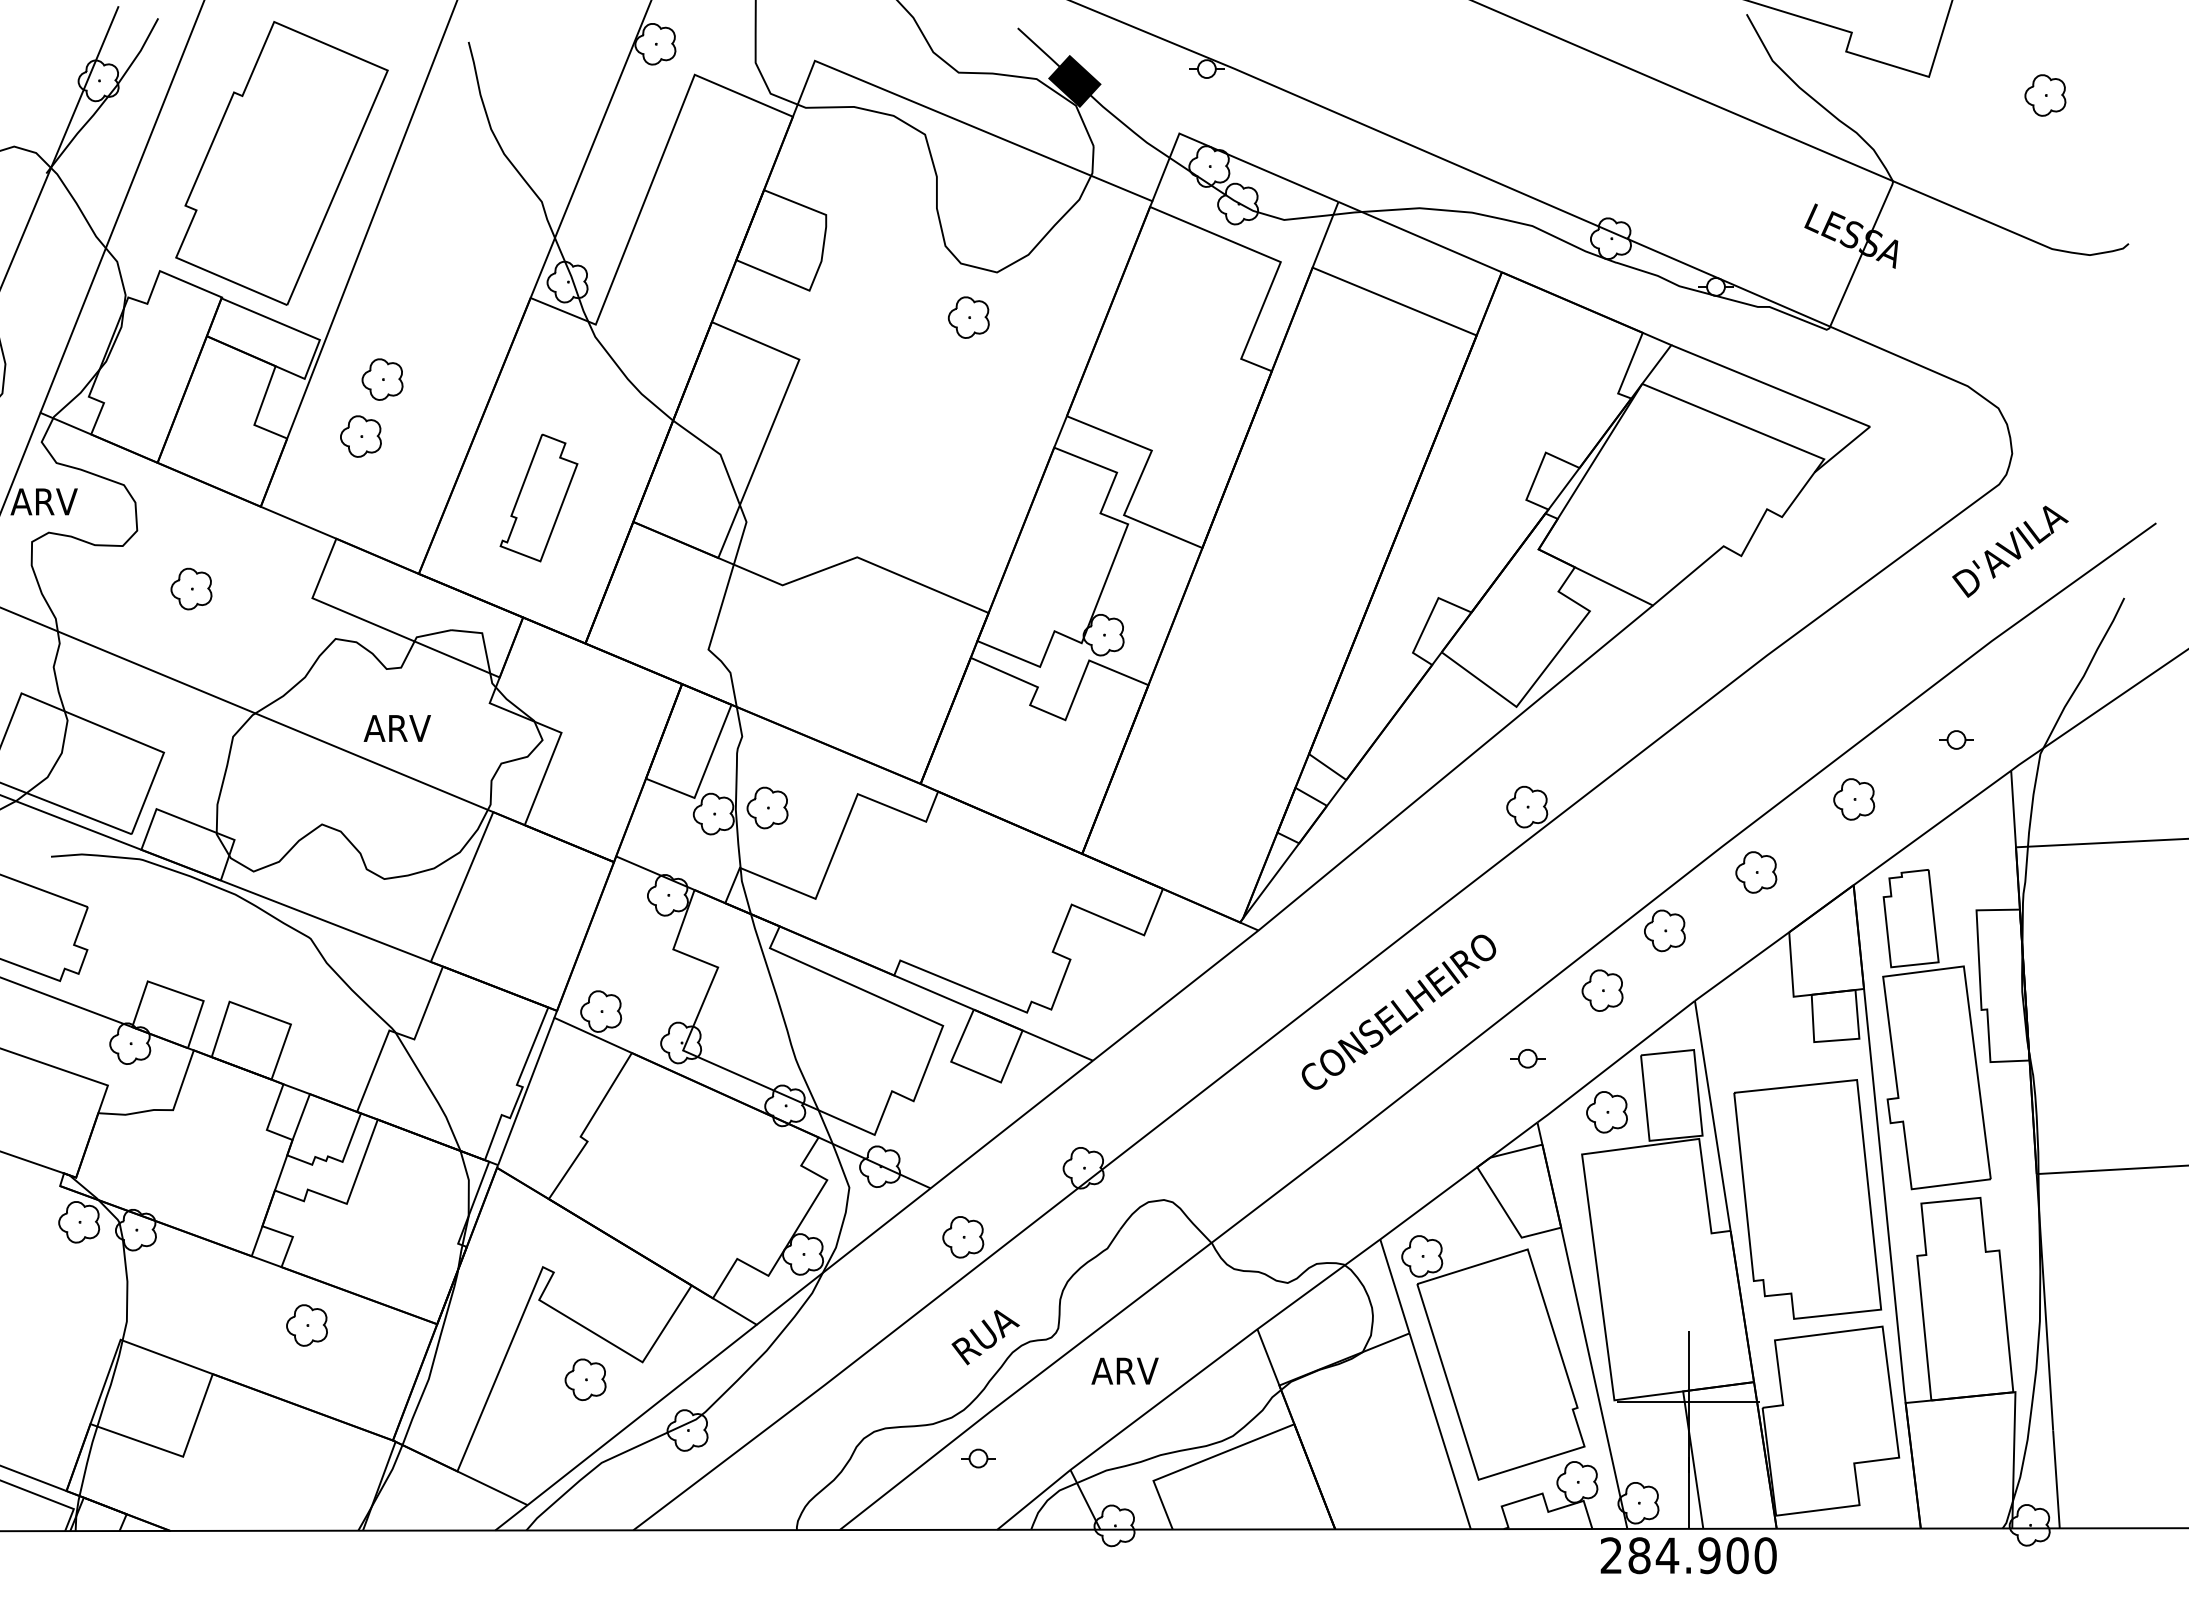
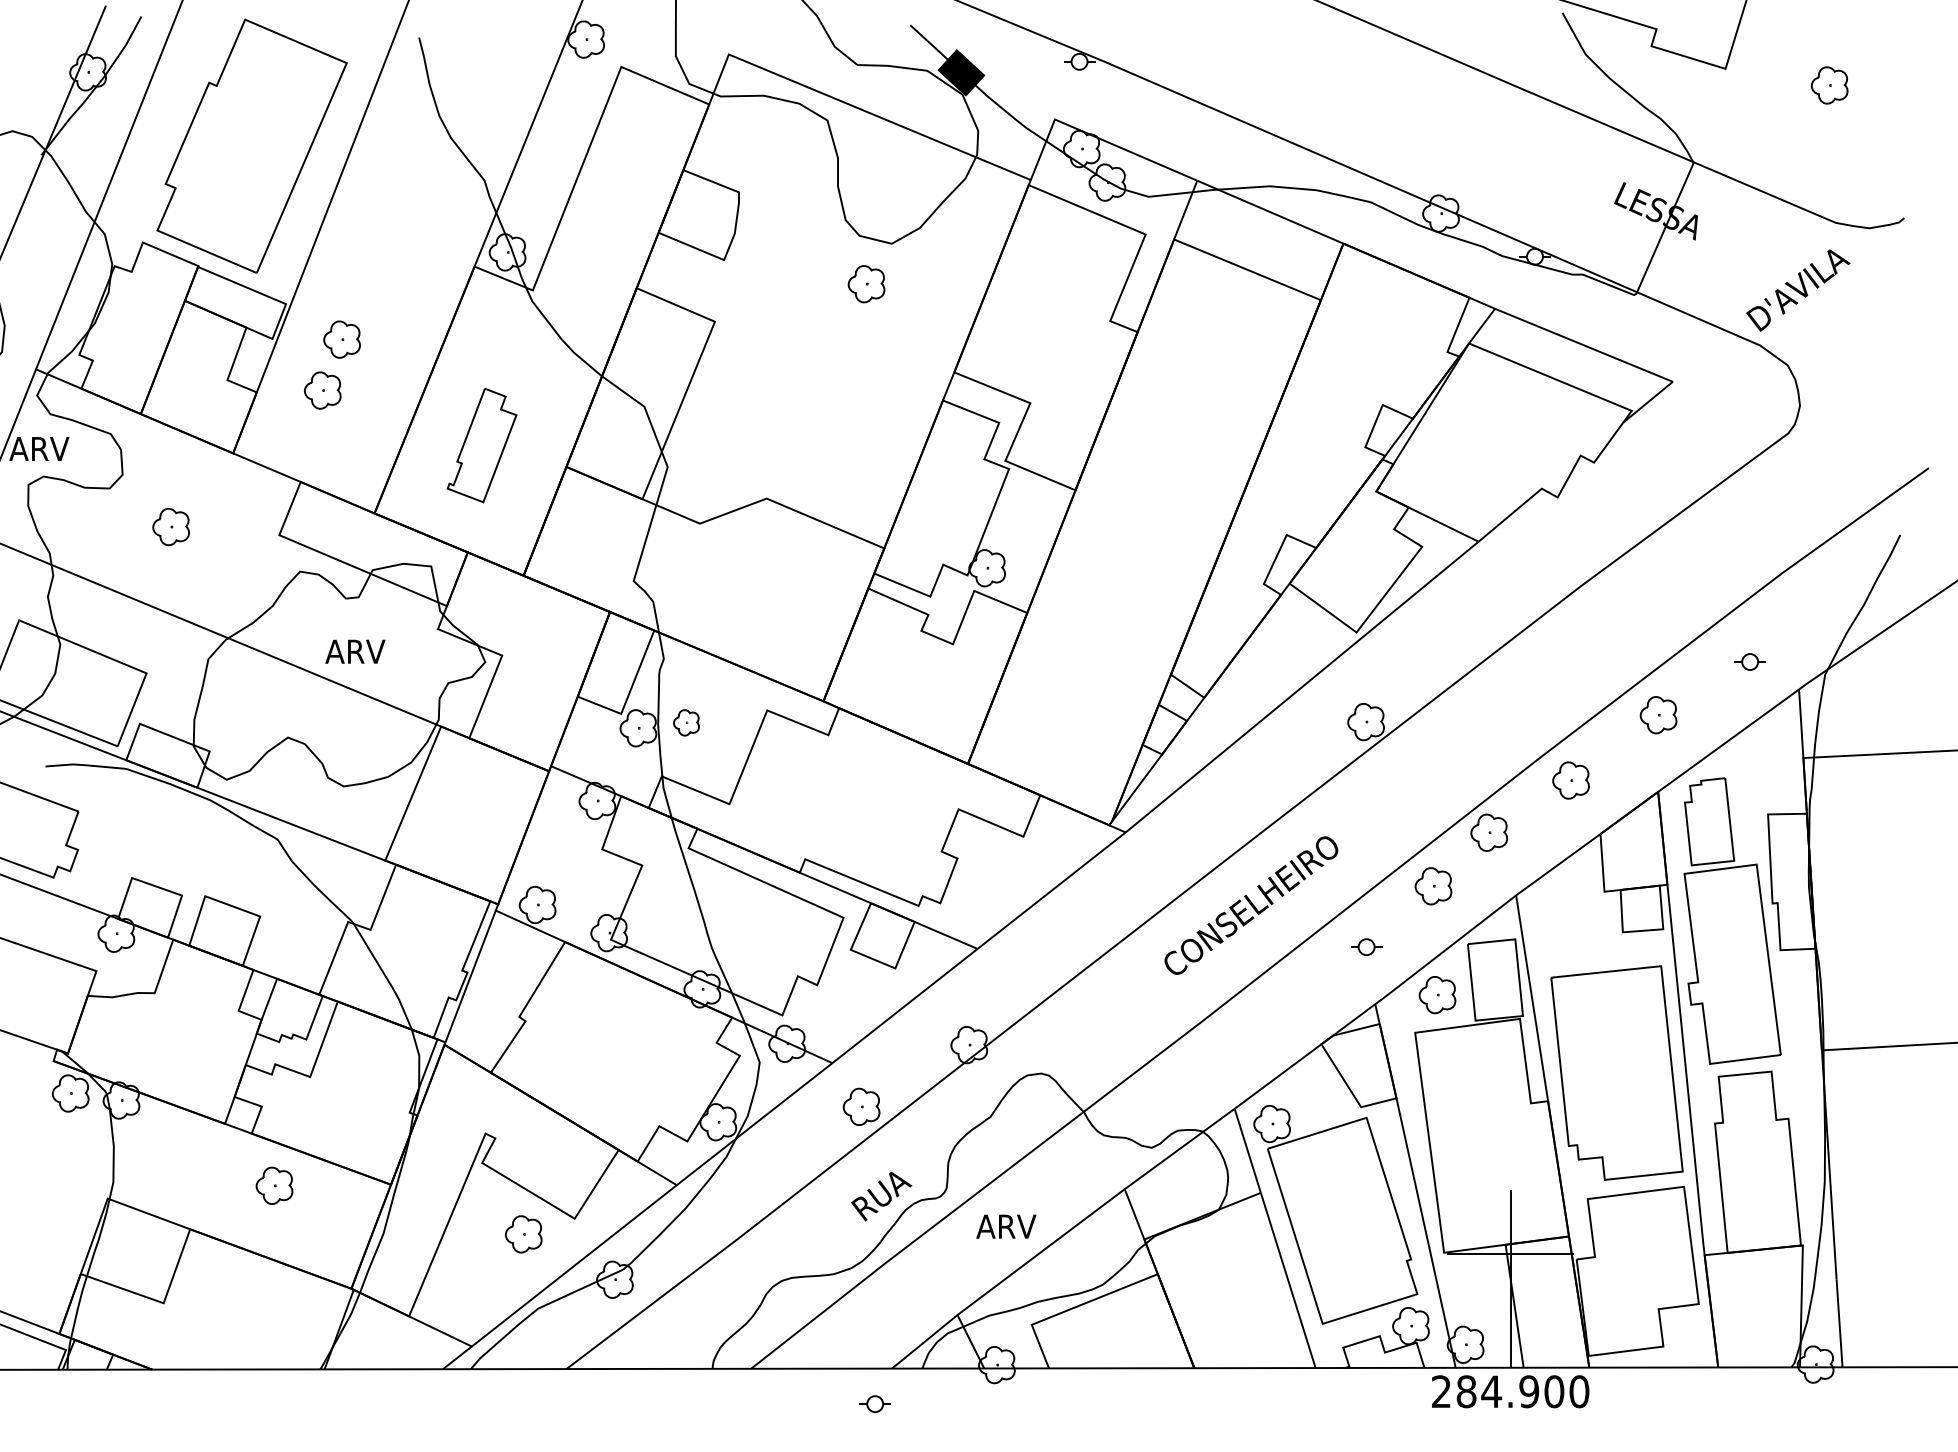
text: (2010, 551) -> (1798, 290), moved
part: (767, 807) -> (686, 722), size x0.7
part: (978, 1458) -> (875, 1404), moved

